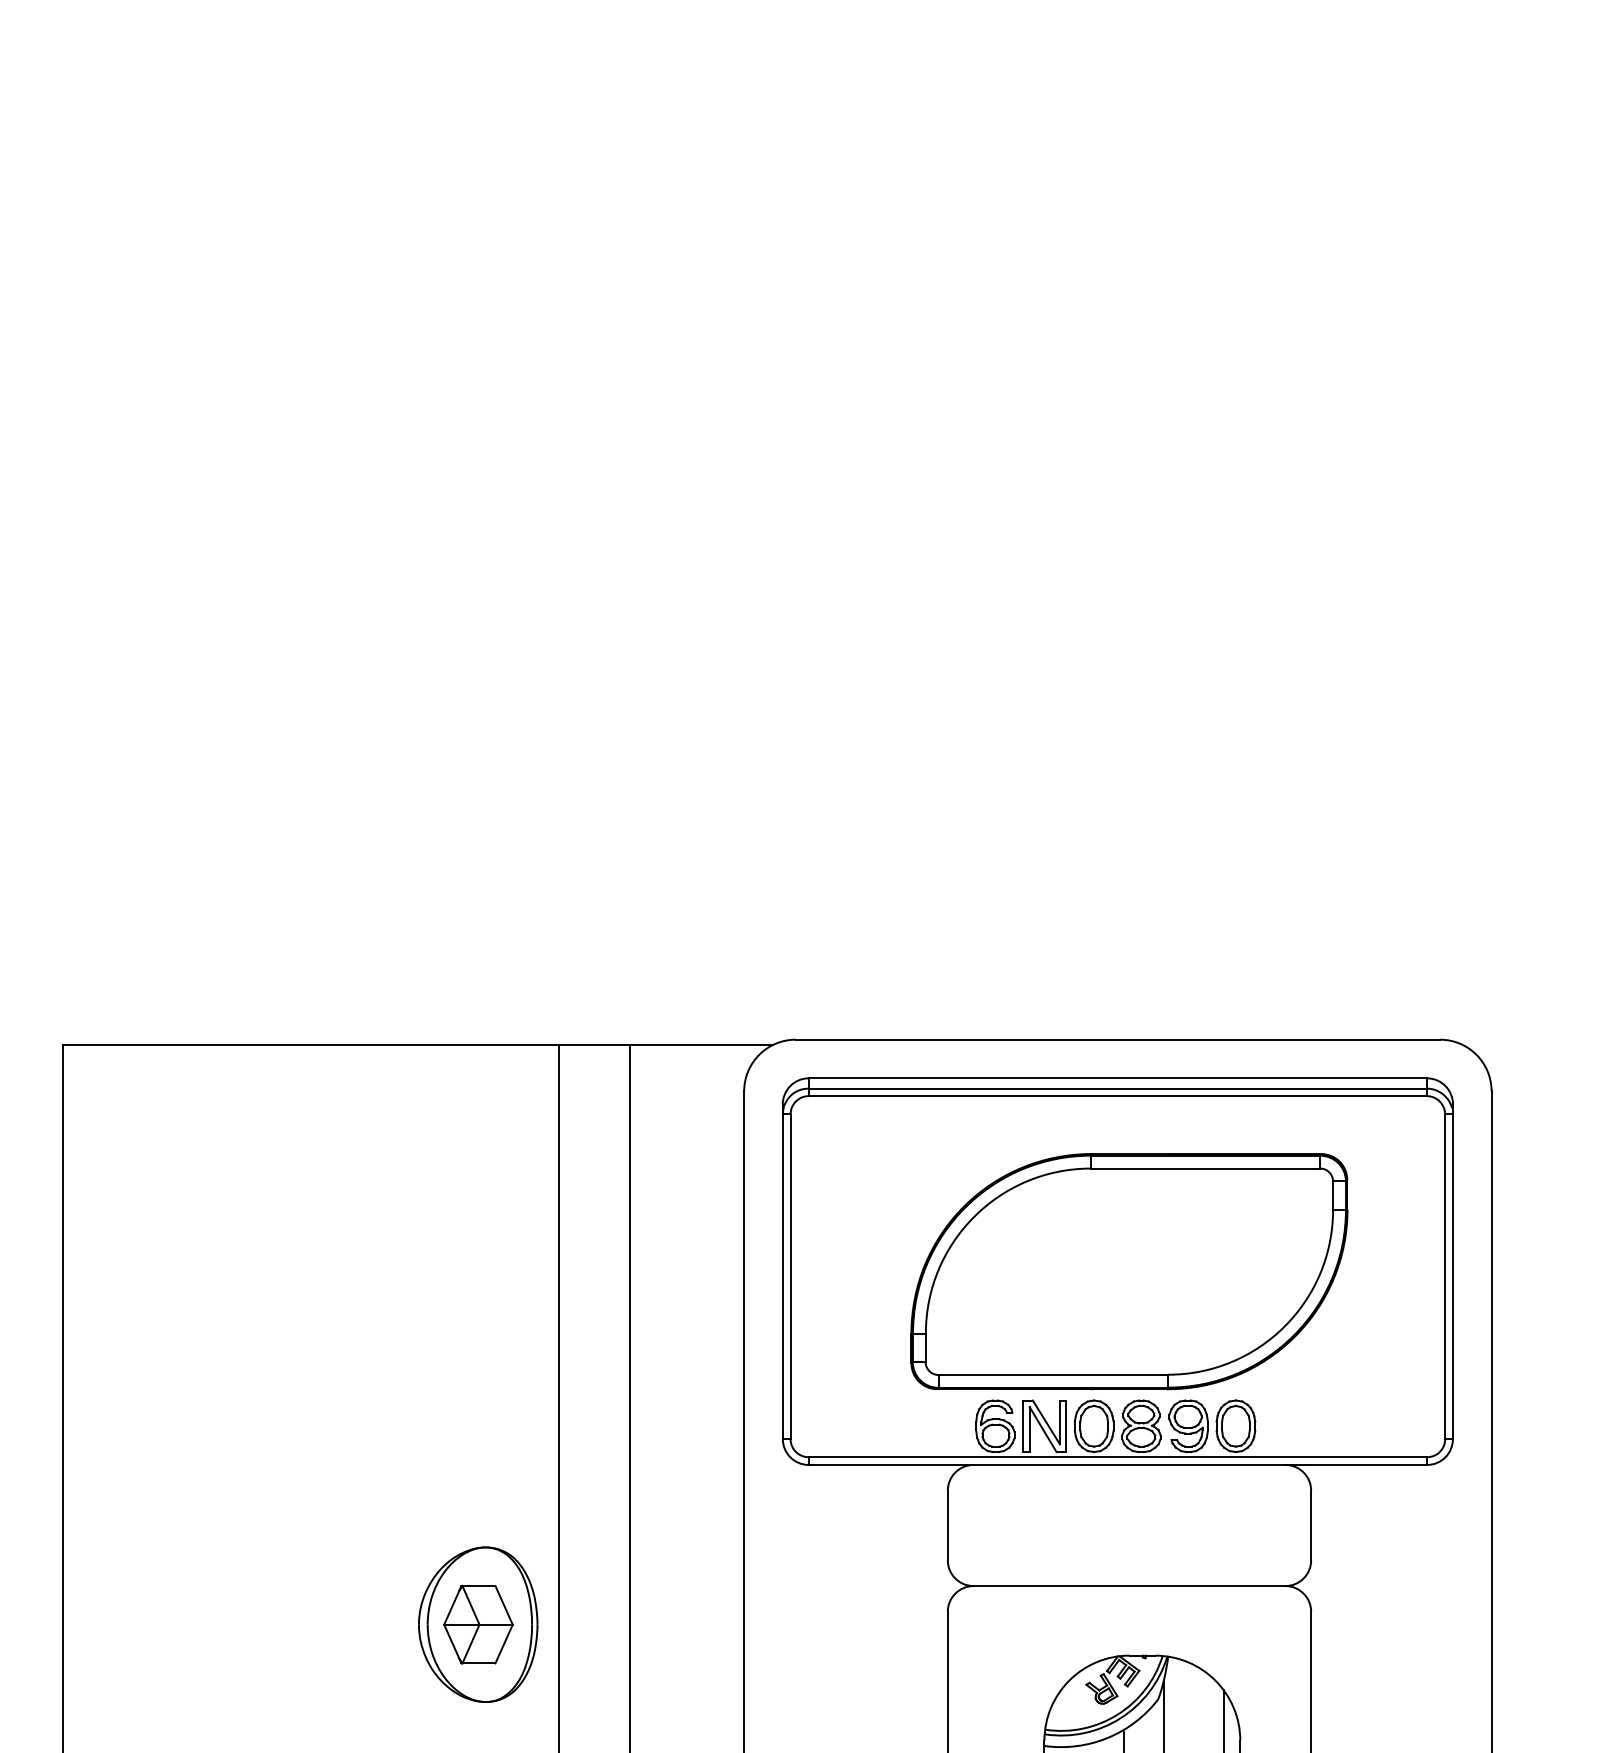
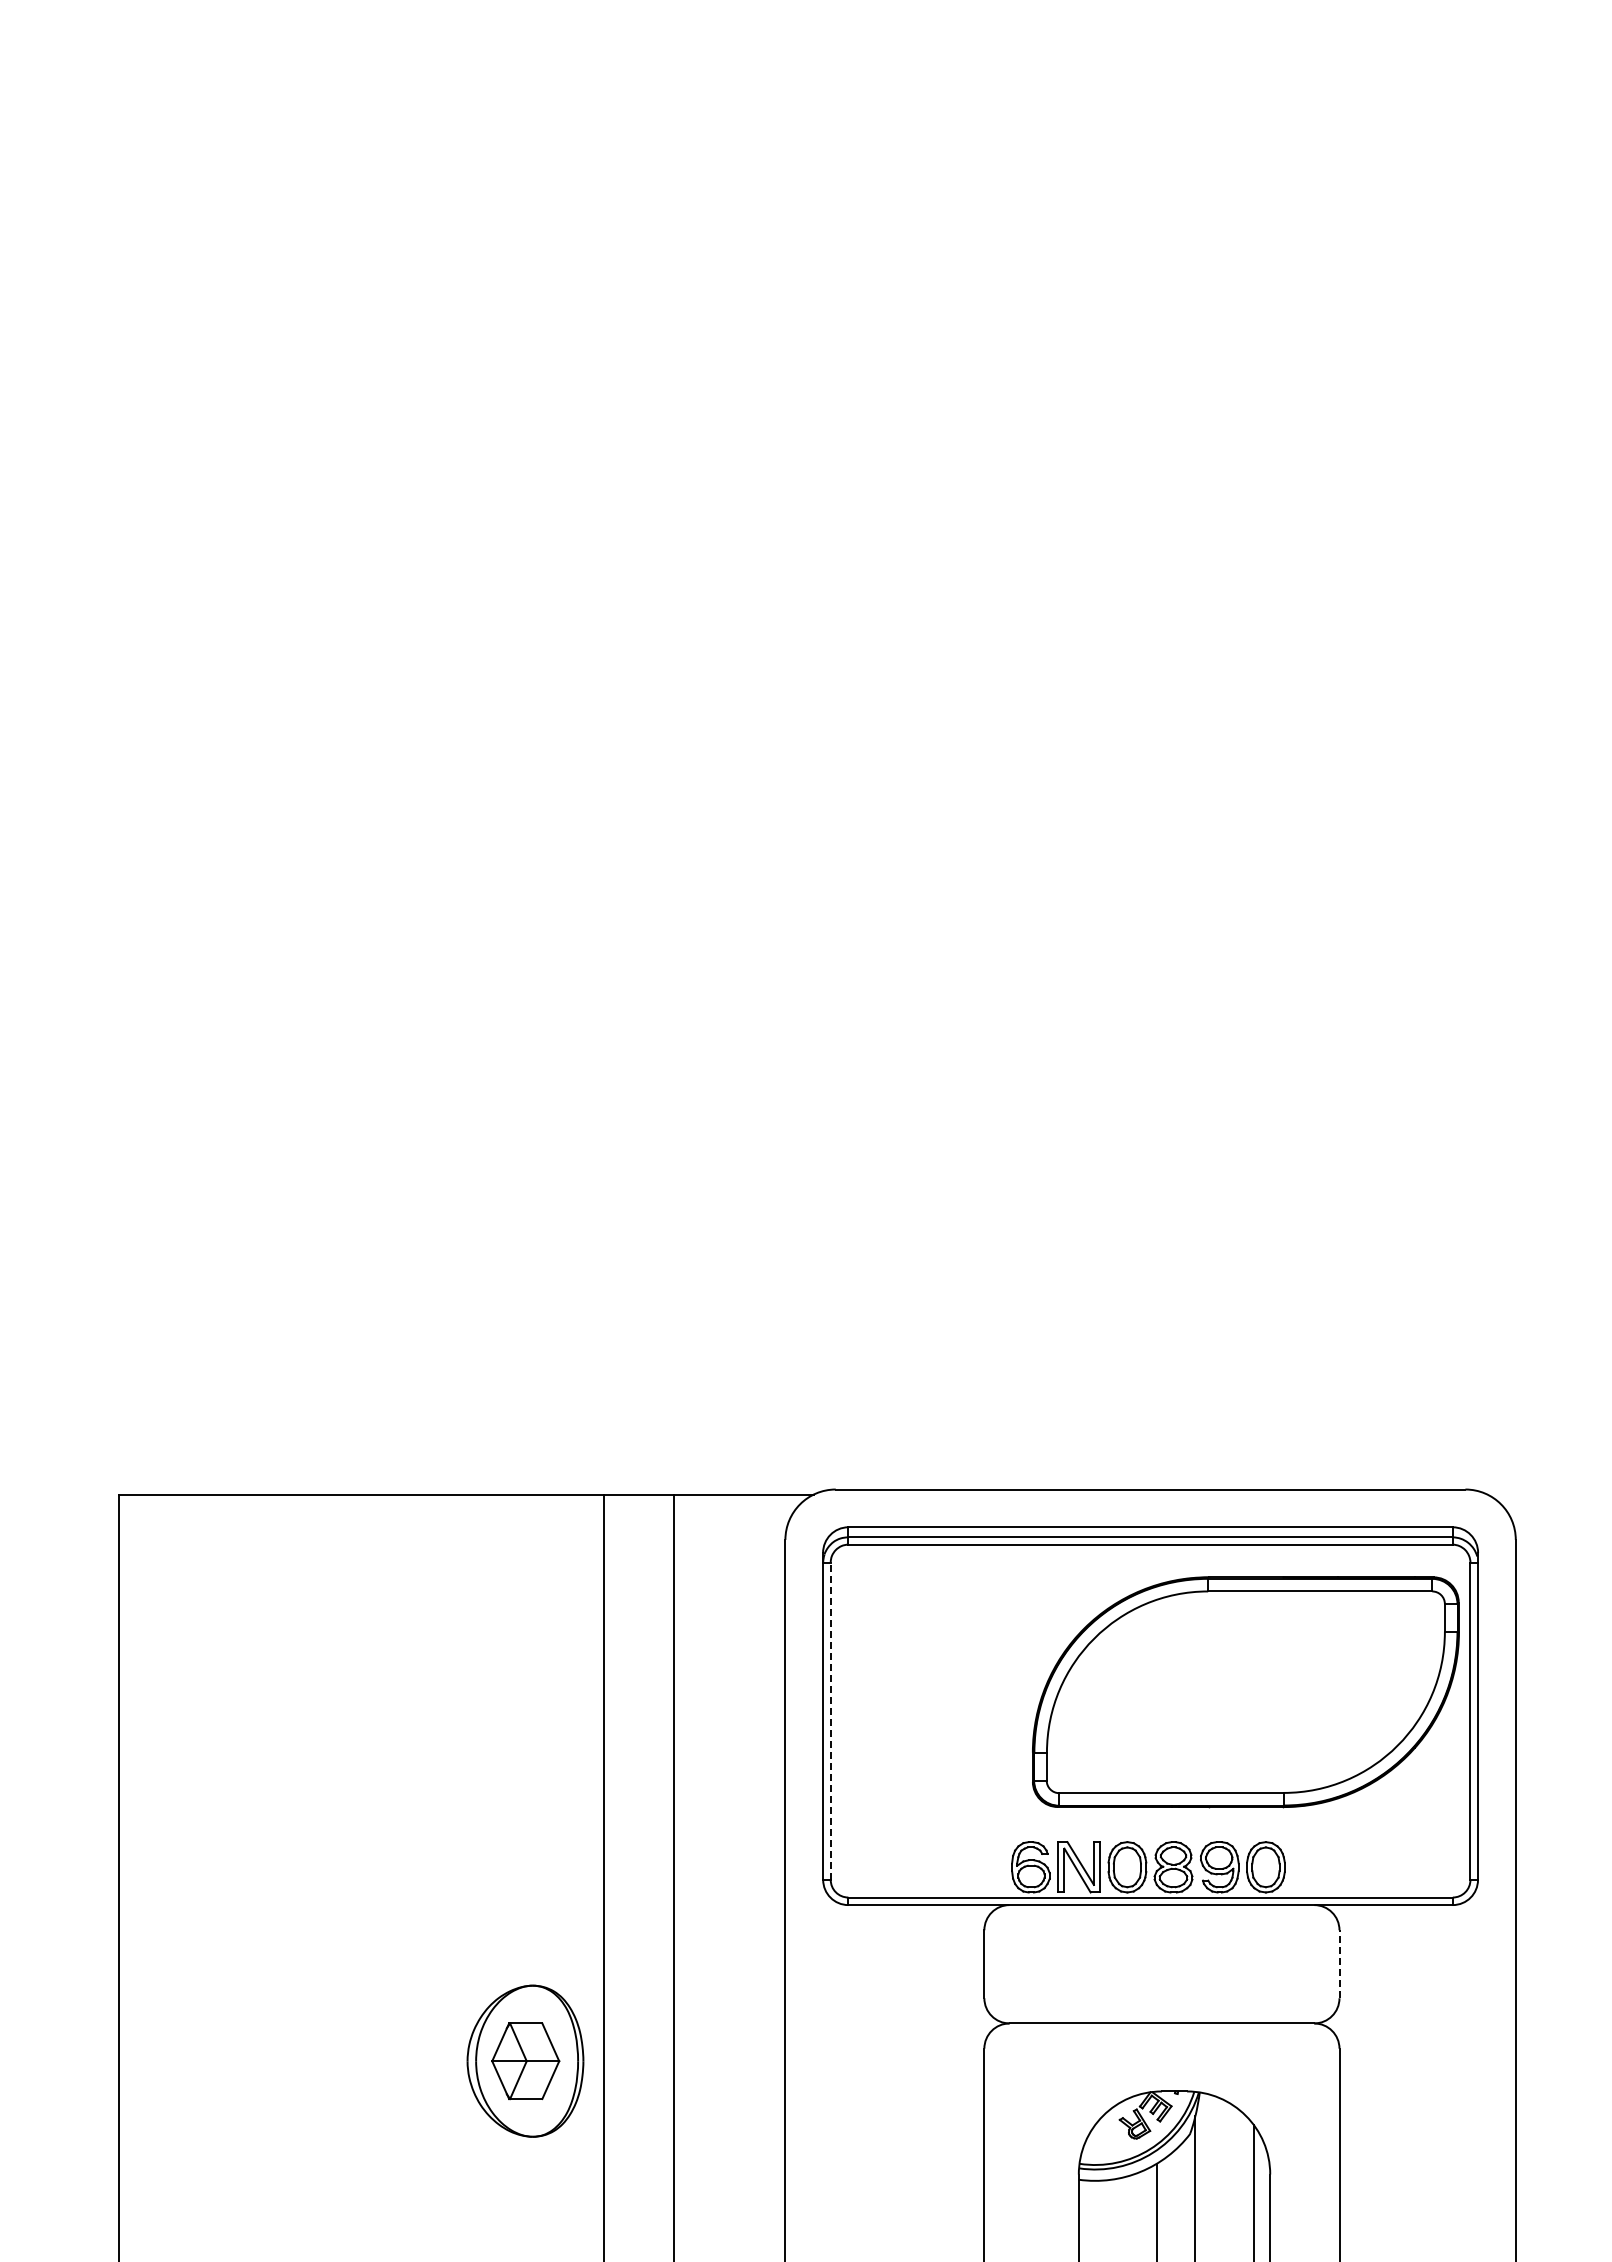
part: (1129, 1271) -> (1245, 1692), moved
line: (790, 1277) -> (830, 1721), solid -> dashed
line: (1311, 1524) -> (1339, 1963), solid -> dashed

